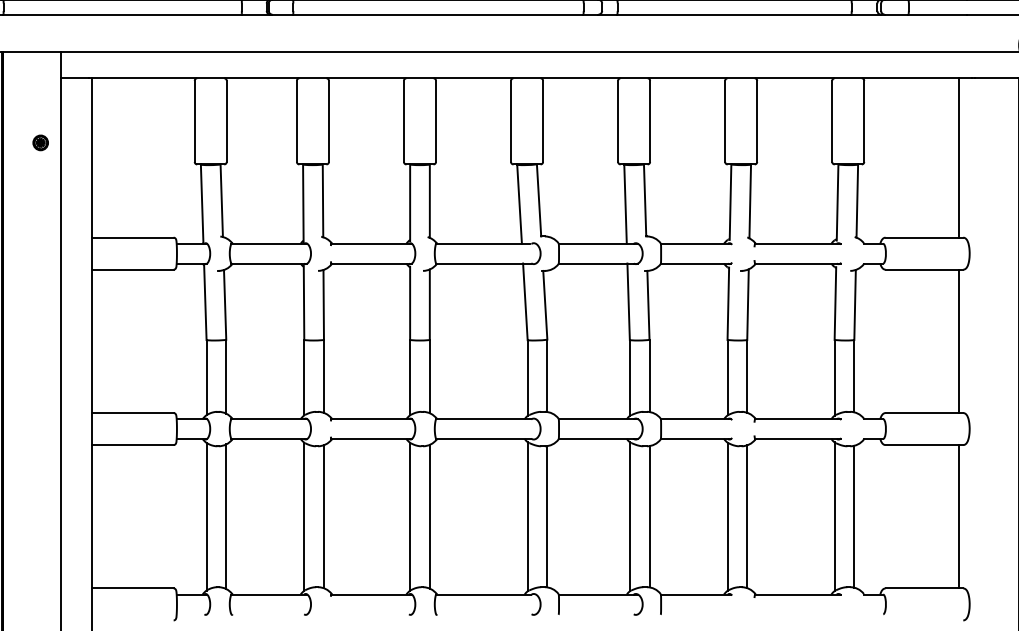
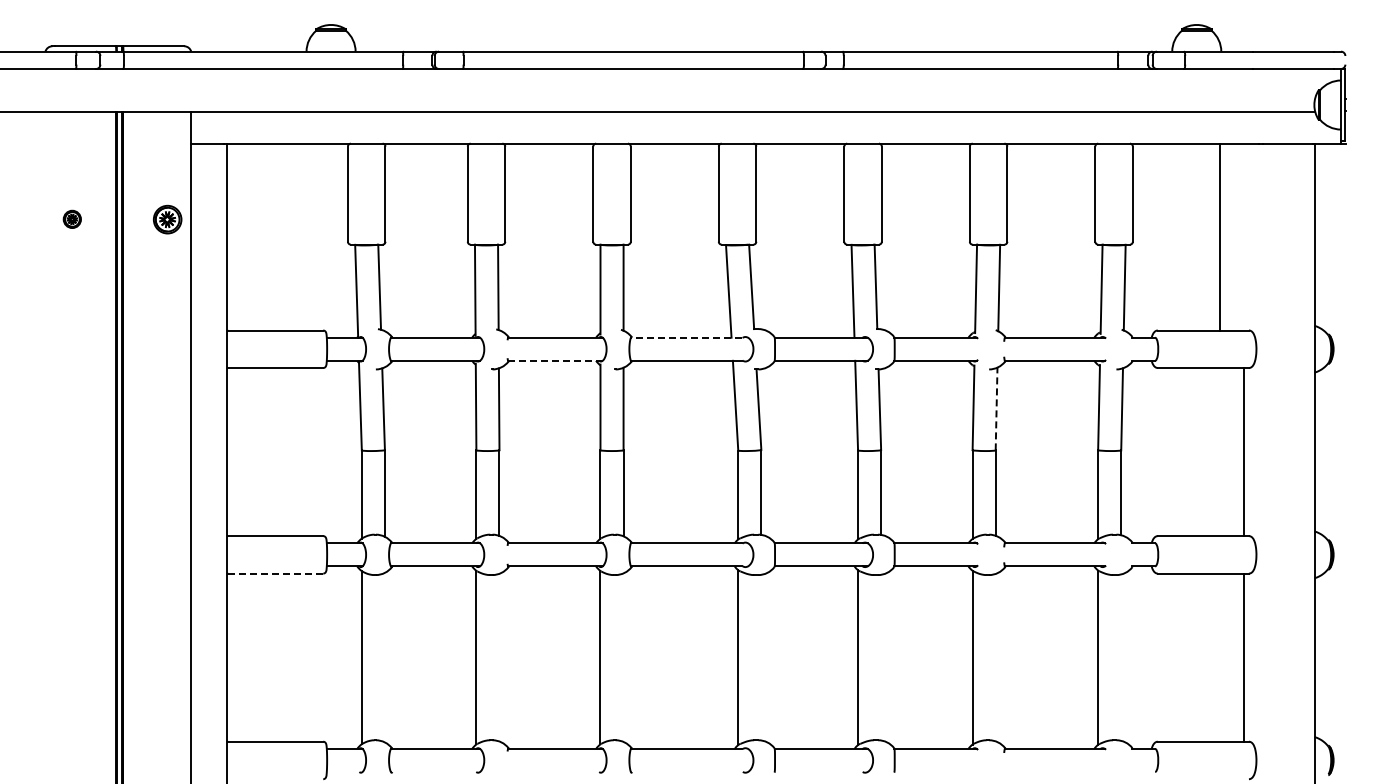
part: (39, 142) -> (166, 218), size x1.6
line: (959, 157) -> (1220, 236), moved
line: (482, 243) -> (685, 337), solid -> dashed
line: (371, 263) -> (555, 360), solid -> dashed
line: (747, 304) -> (996, 408), solid -> dashed
line: (132, 444) -> (275, 573), solid -> dashed
line: (225, 516) -> (384, 657), removed
line: (323, 516) -> (499, 657), removed
line: (429, 516) -> (623, 657), removed
line: (547, 516) -> (761, 657), removed
line: (649, 516) -> (881, 657), removed
line: (747, 516) -> (995, 657), removed
line: (854, 516) -> (1121, 657), removed

